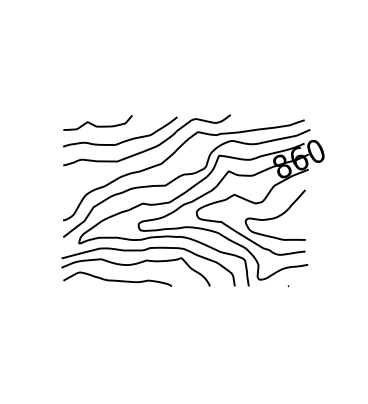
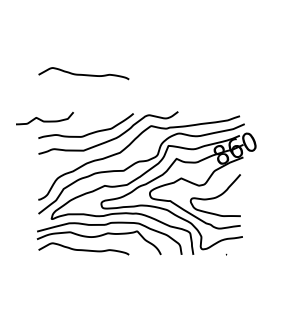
curve: (116, 69) -> (82, 73), added
curve: (97, 125) -> (44, 120), moved

